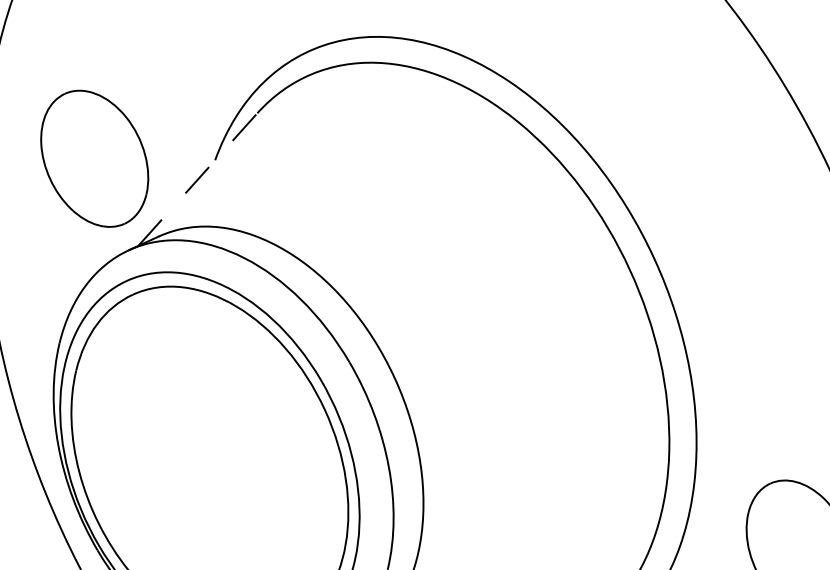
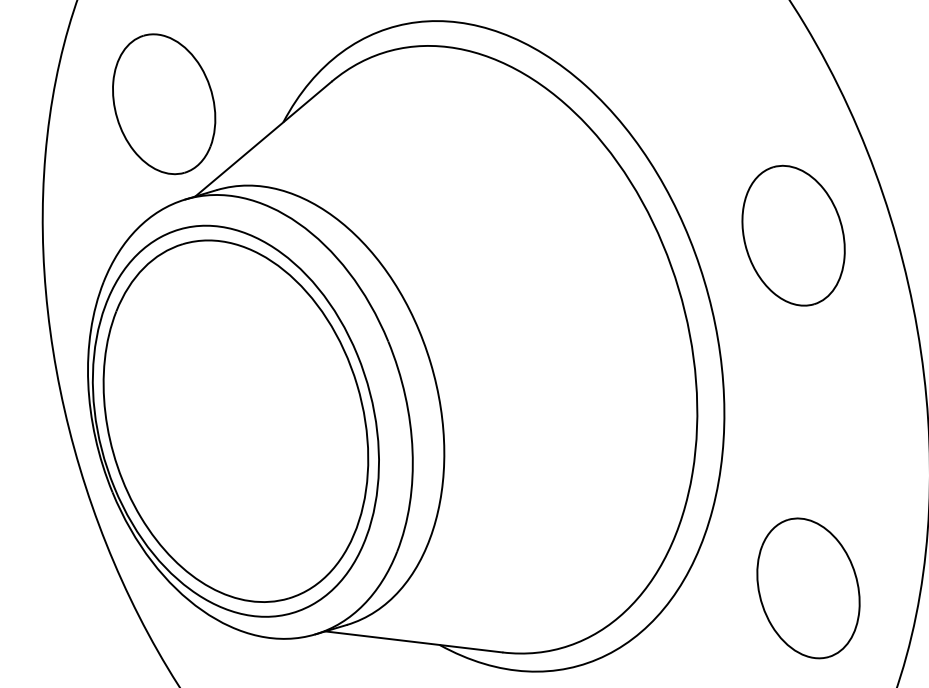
line: (197, 178) -> (263, 138), dashed -> solid
part: (736, 201) -> (793, 235), added

